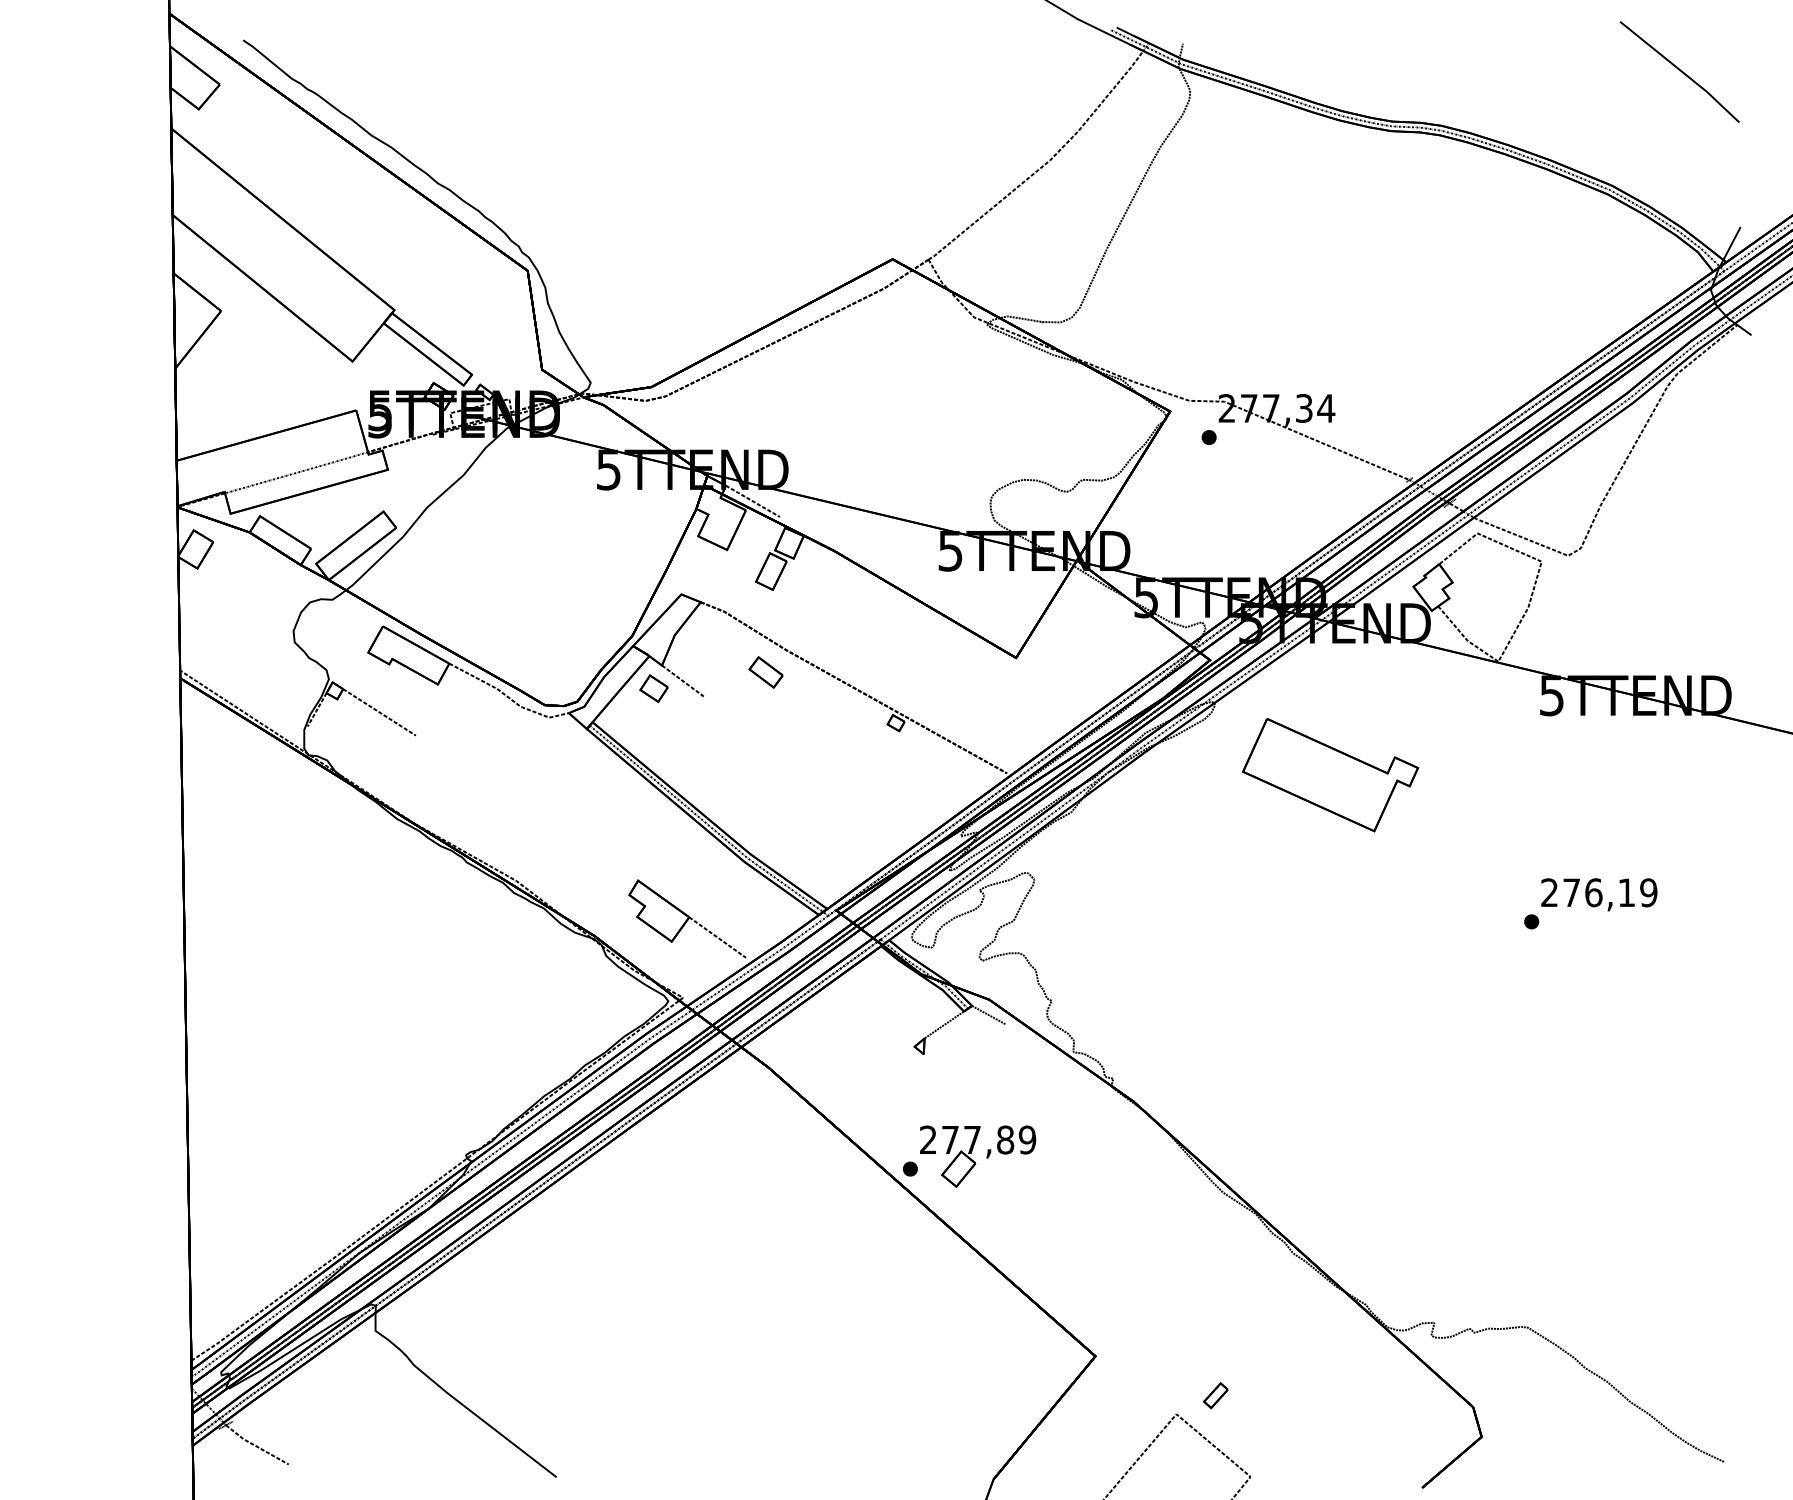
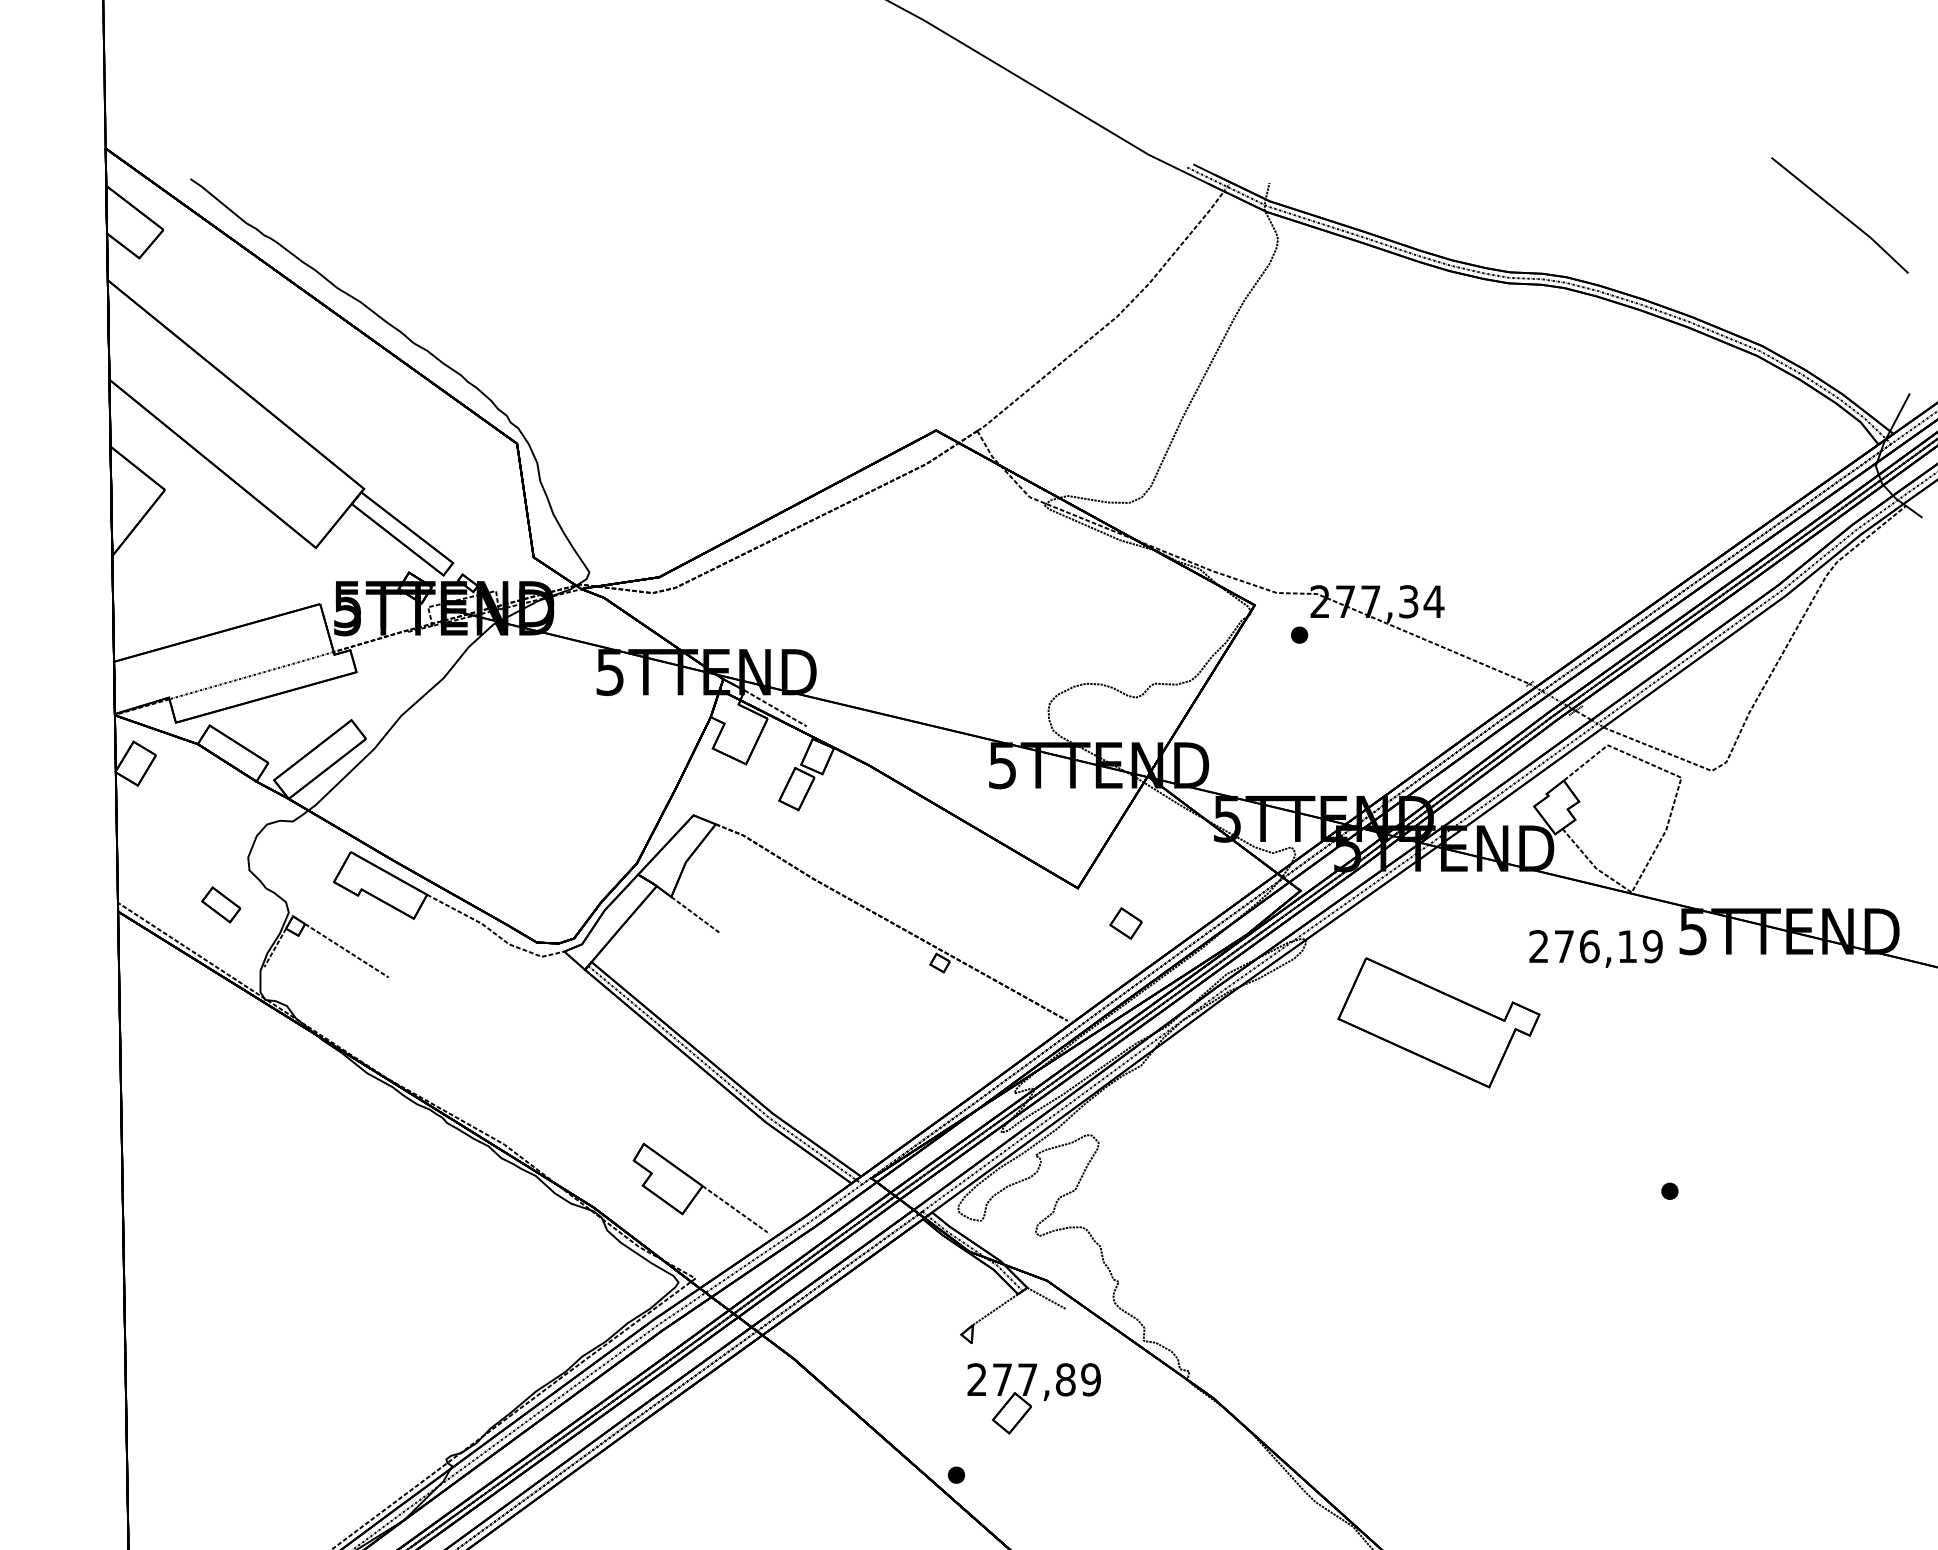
part: (765, 672) -> (220, 904), moved
part: (653, 688) -> (1125, 923), moved
text: (1599, 894) -> (1596, 948), moved
part: (978, 1156) -> (1034, 1398), moved

